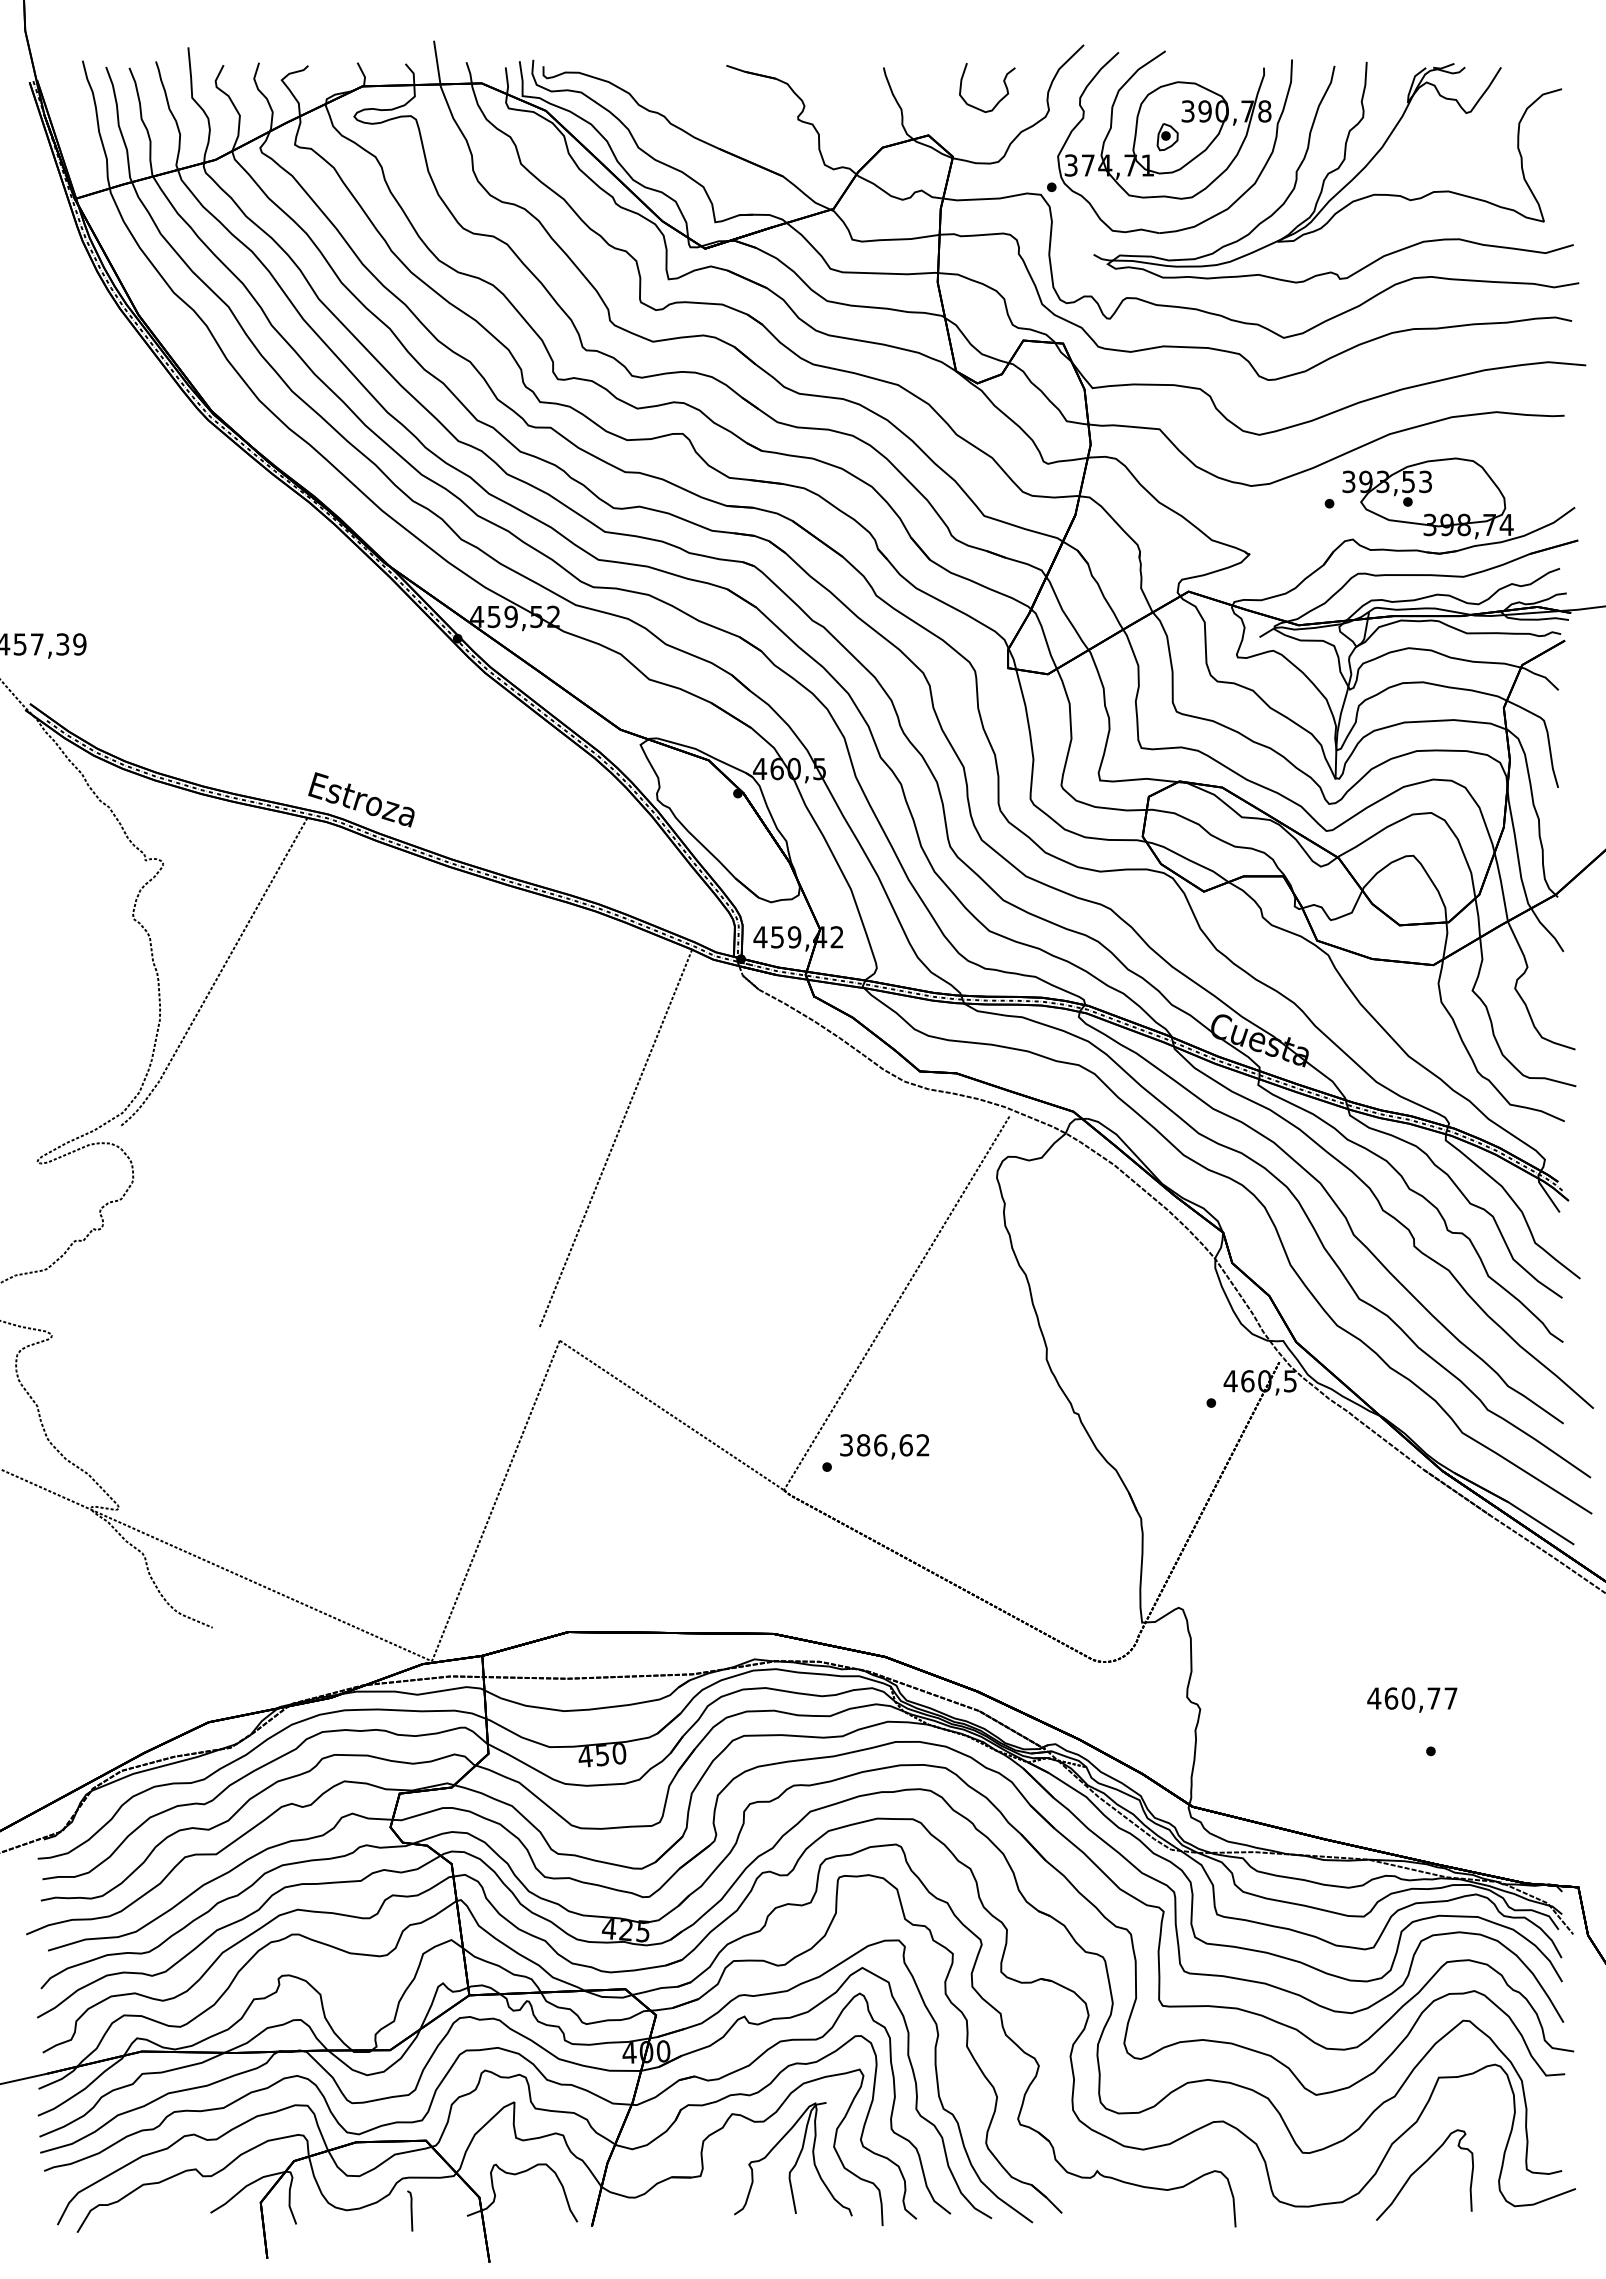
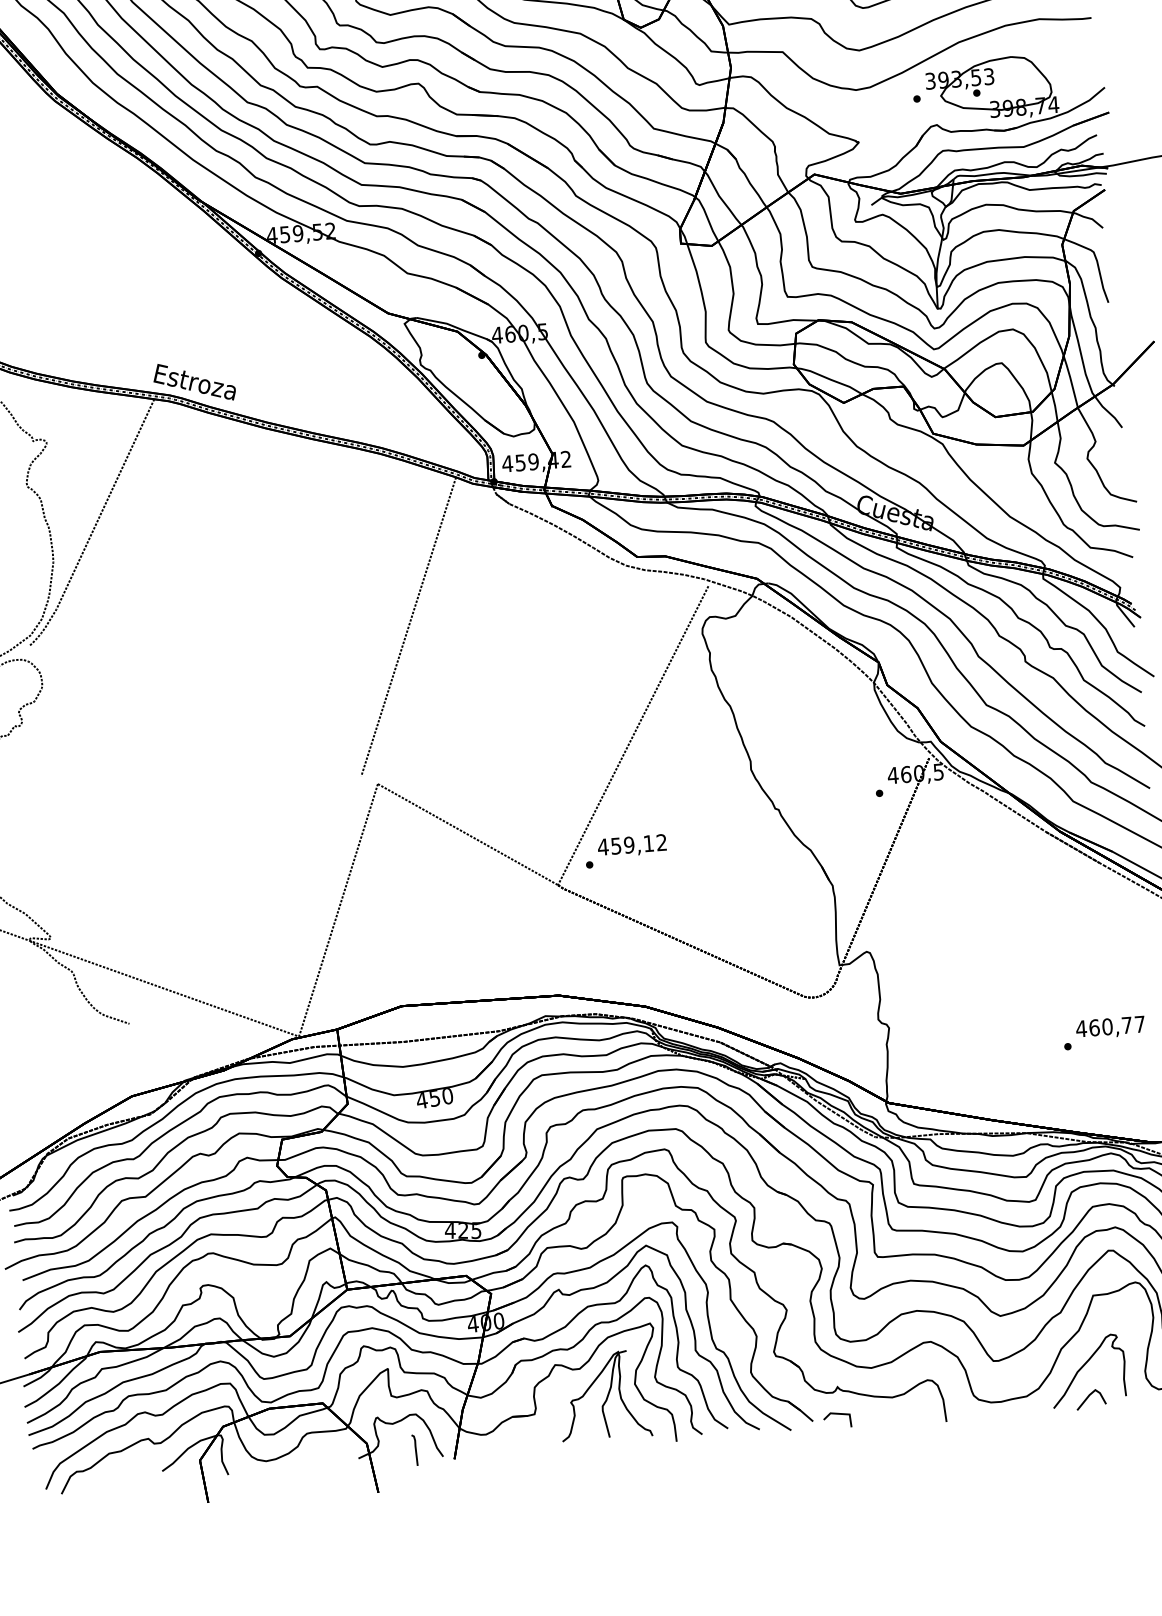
text: (875, 1445) -> (625, 845), 386,62 -> 459,12
text: (1412, 1699) -> (1110, 1027), moved
line: (1093, 2206) -> (836, 1414), added
line: (410, 2210) -> (415, 1449), moved
line: (1421, 2211) -> (1087, 1398), added

